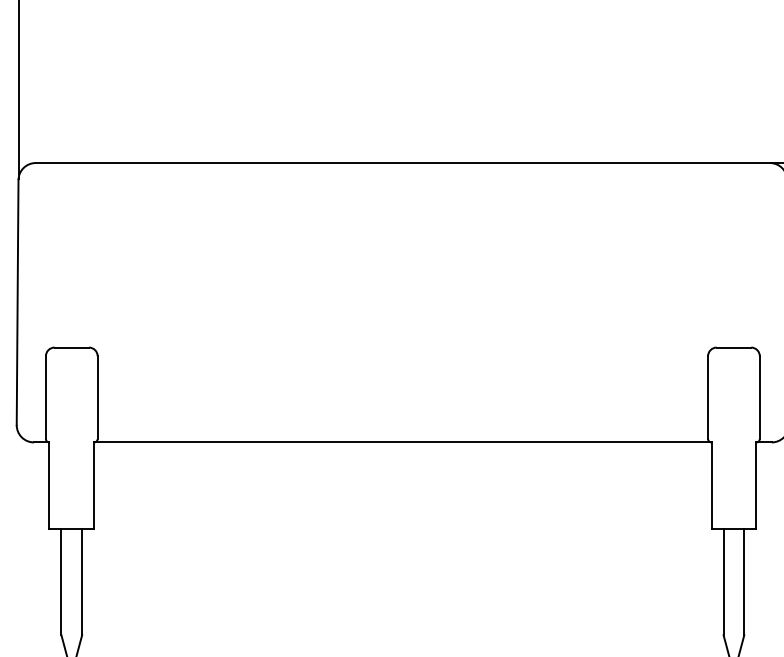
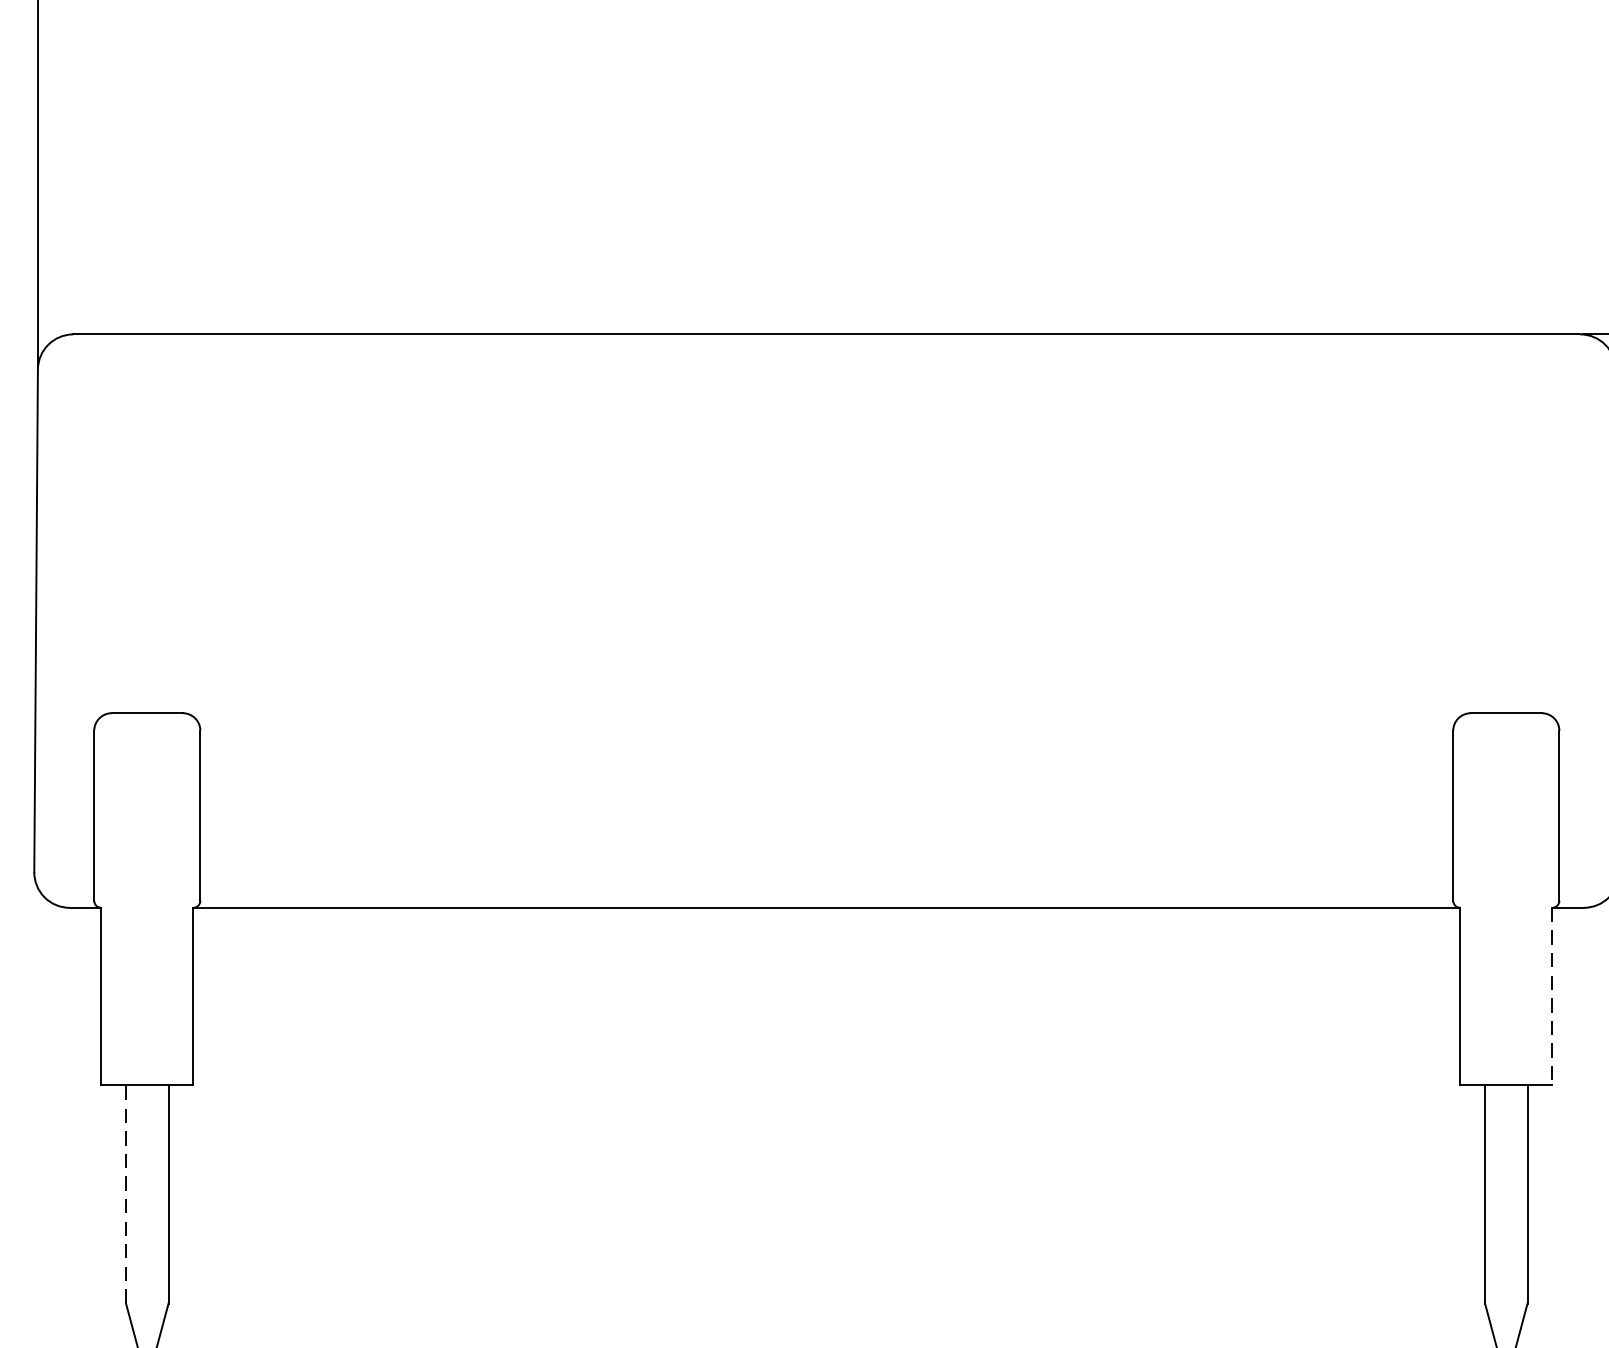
line: (756, 486) -> (1552, 998), solid -> dashed
line: (61, 581) -> (126, 1193), solid -> dashed

